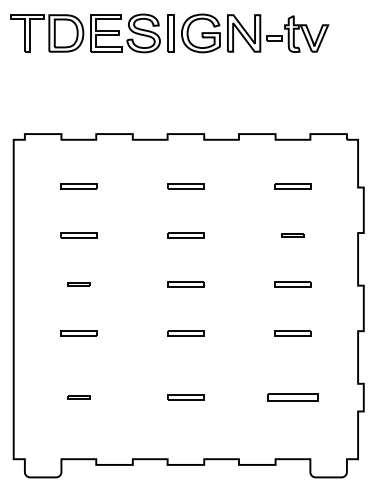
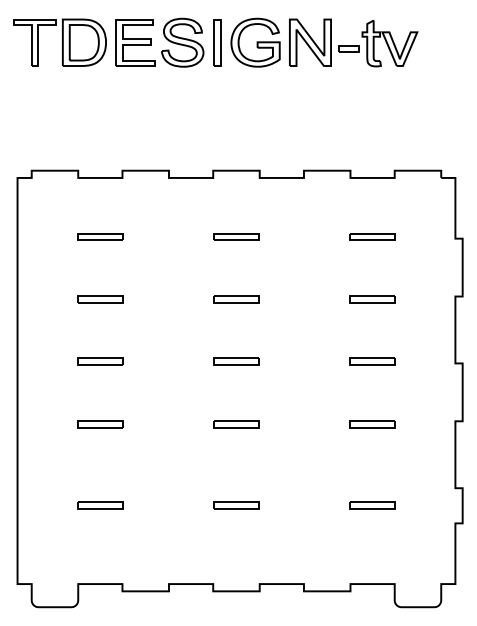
part: (292, 235) -> (372, 299), size x1.67
part: (78, 284) -> (100, 361), size x1.67
part: (78, 397) -> (100, 505), size x1.67
part: (292, 397) -> (372, 505), size x0.71

